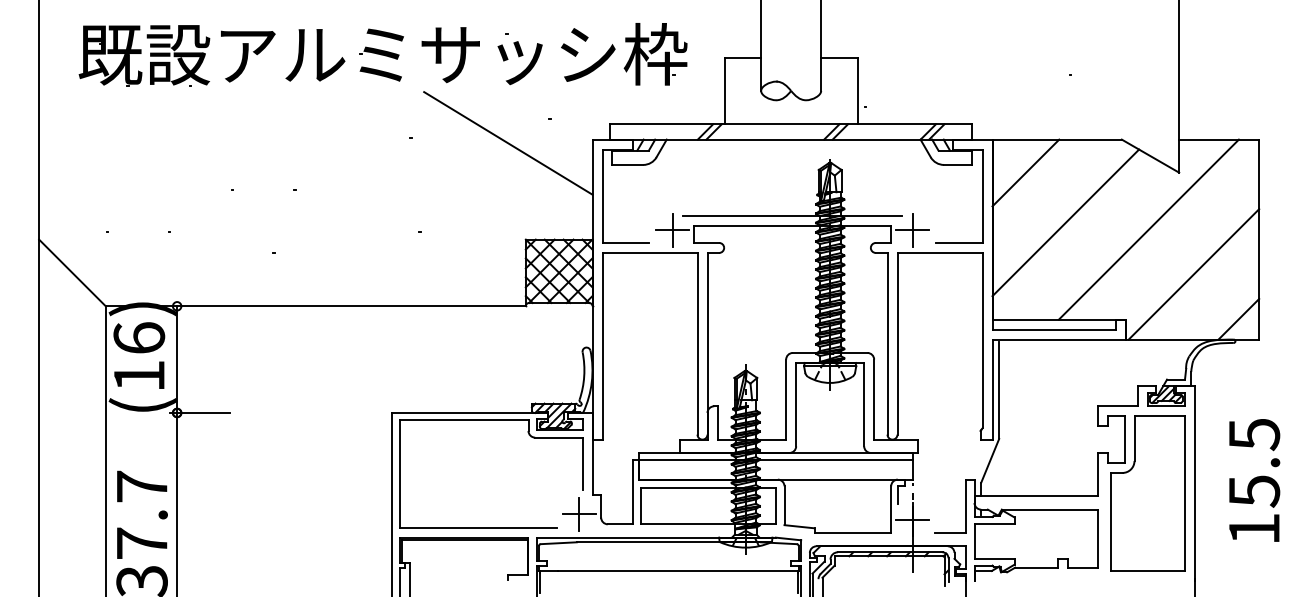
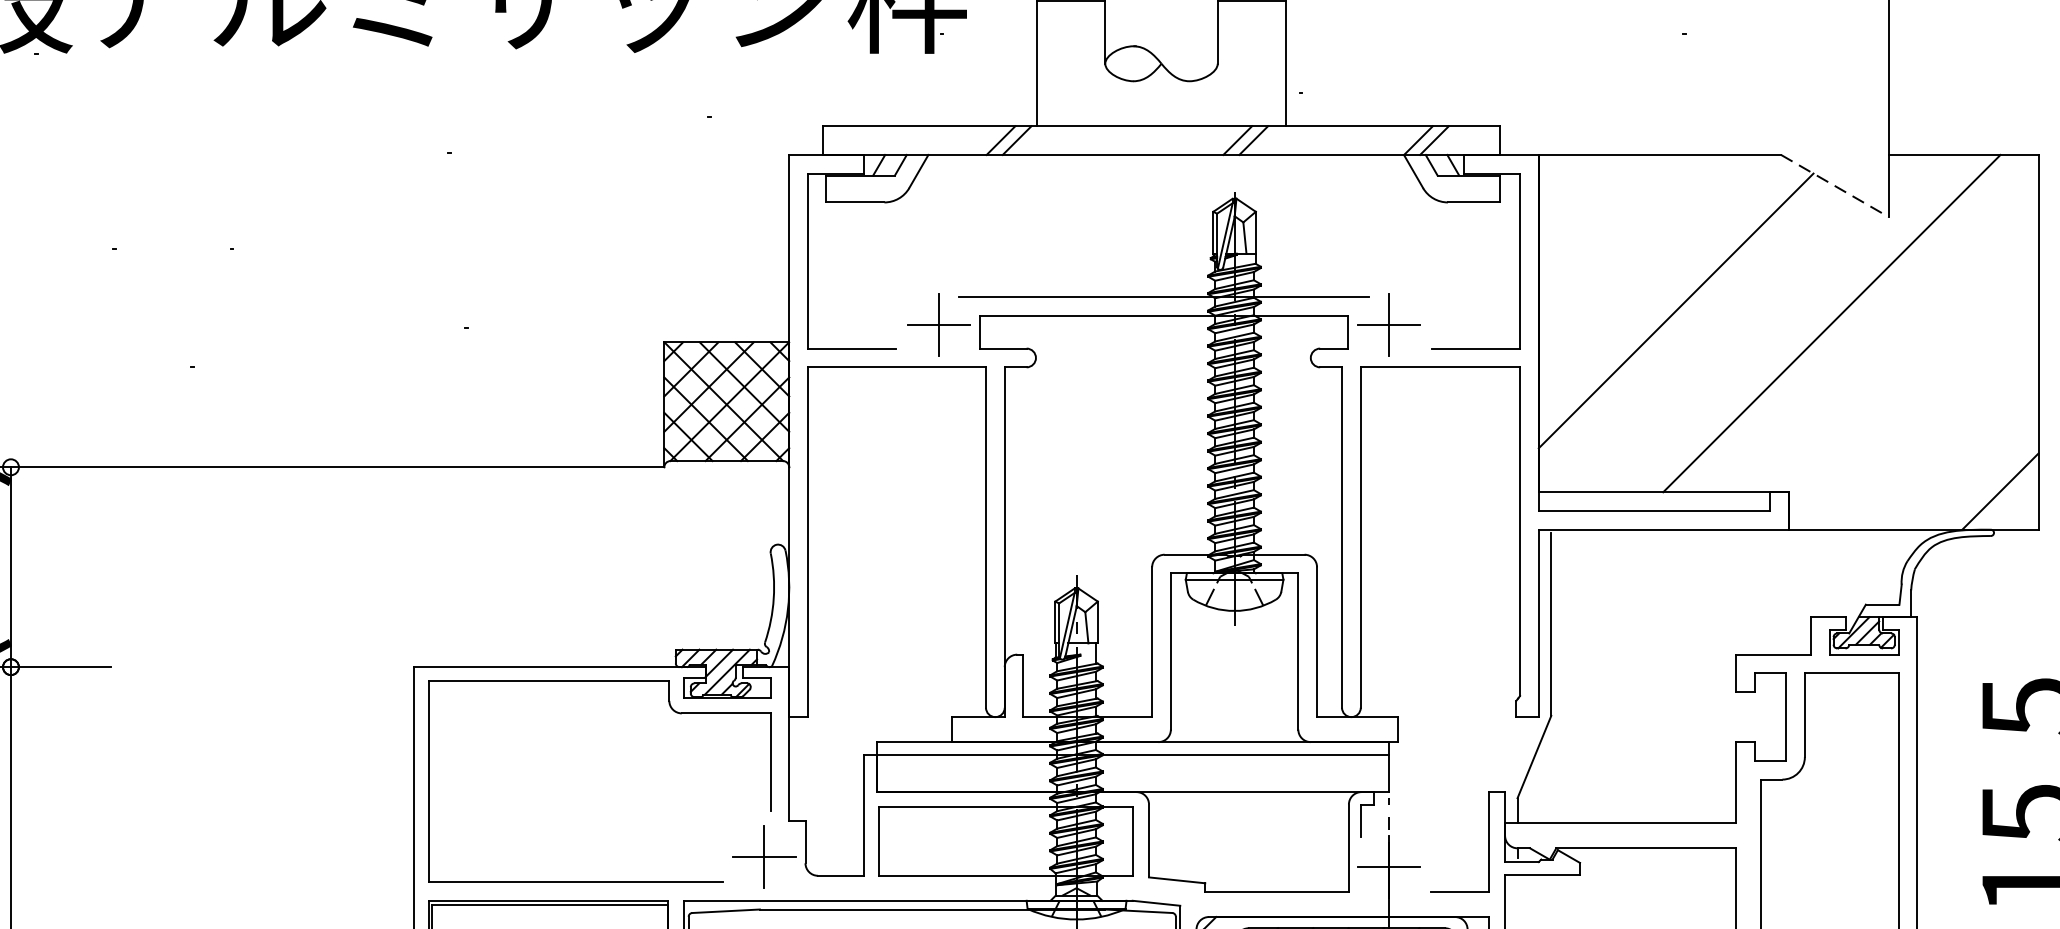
line: (508, 143) -> (631, 162), removed
line: (1150, 156) -> (1834, 186), solid -> dashed
line: (1025, 172) -> (1600, 216), removed
line: (1193, 274) -> (1915, 407), removed

